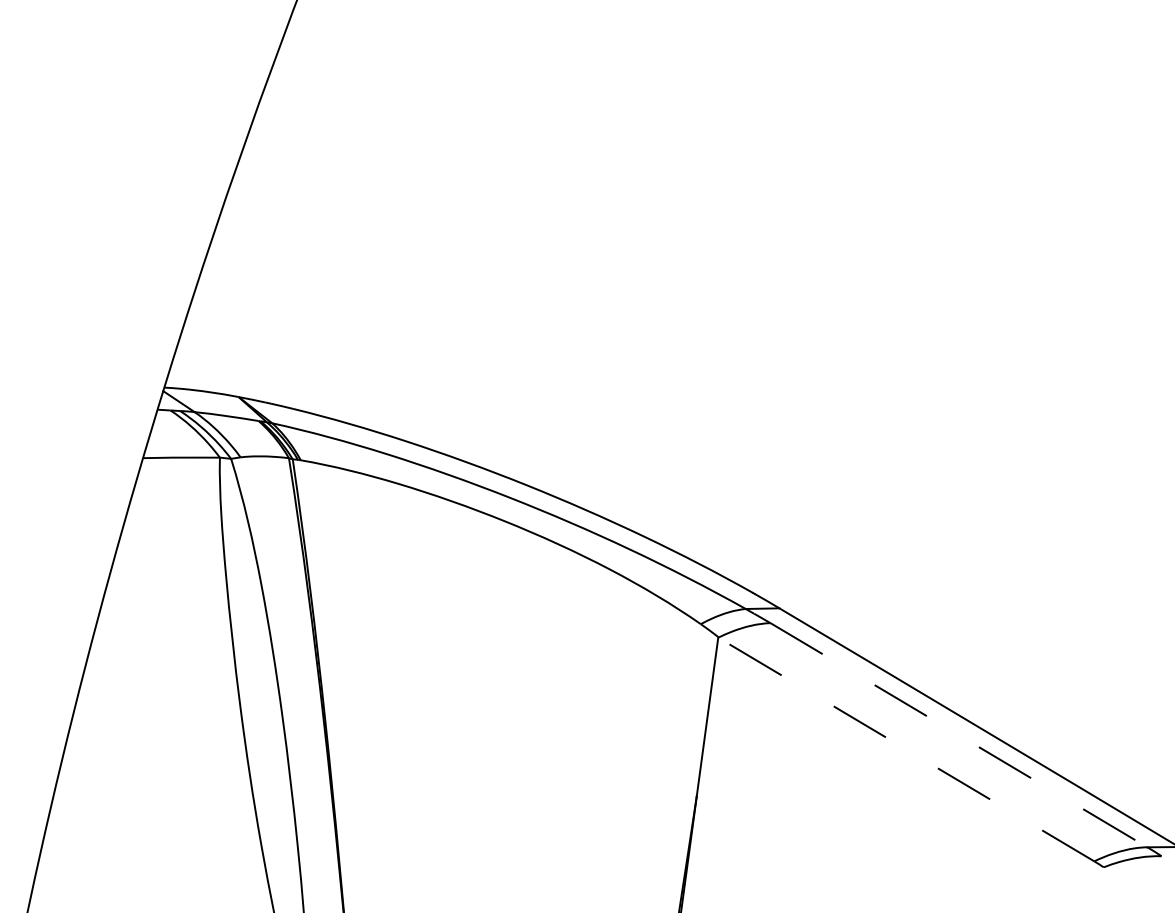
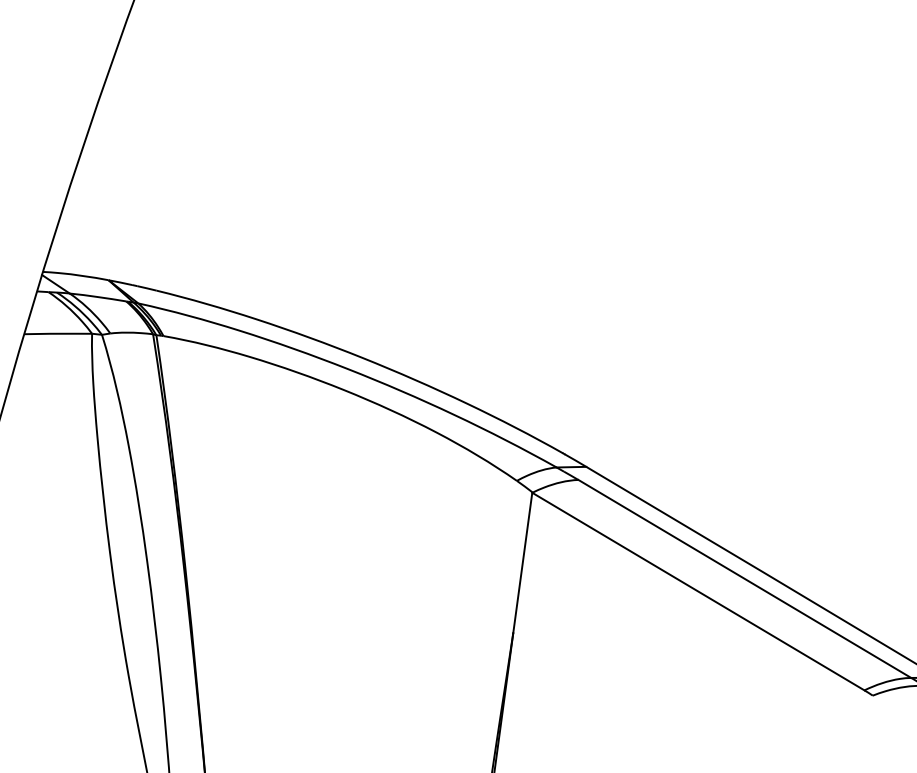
line: (959, 735) -> (745, 579), dashed -> solid
line: (906, 749) -> (698, 591), dashed -> solid

